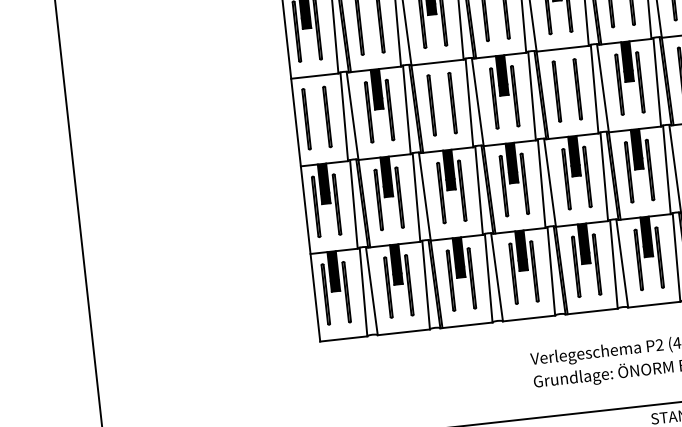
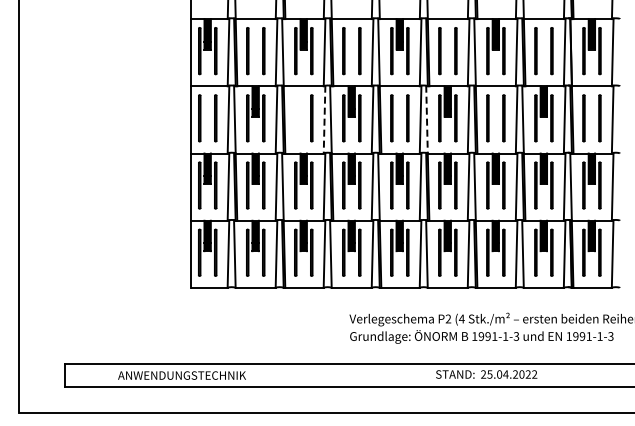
line: (603, 88) -> (427, 119), solid -> dashed
line: (469, 102) -> (324, 119), solid -> dashed
line: (431, 105) -> (295, 118), removed

